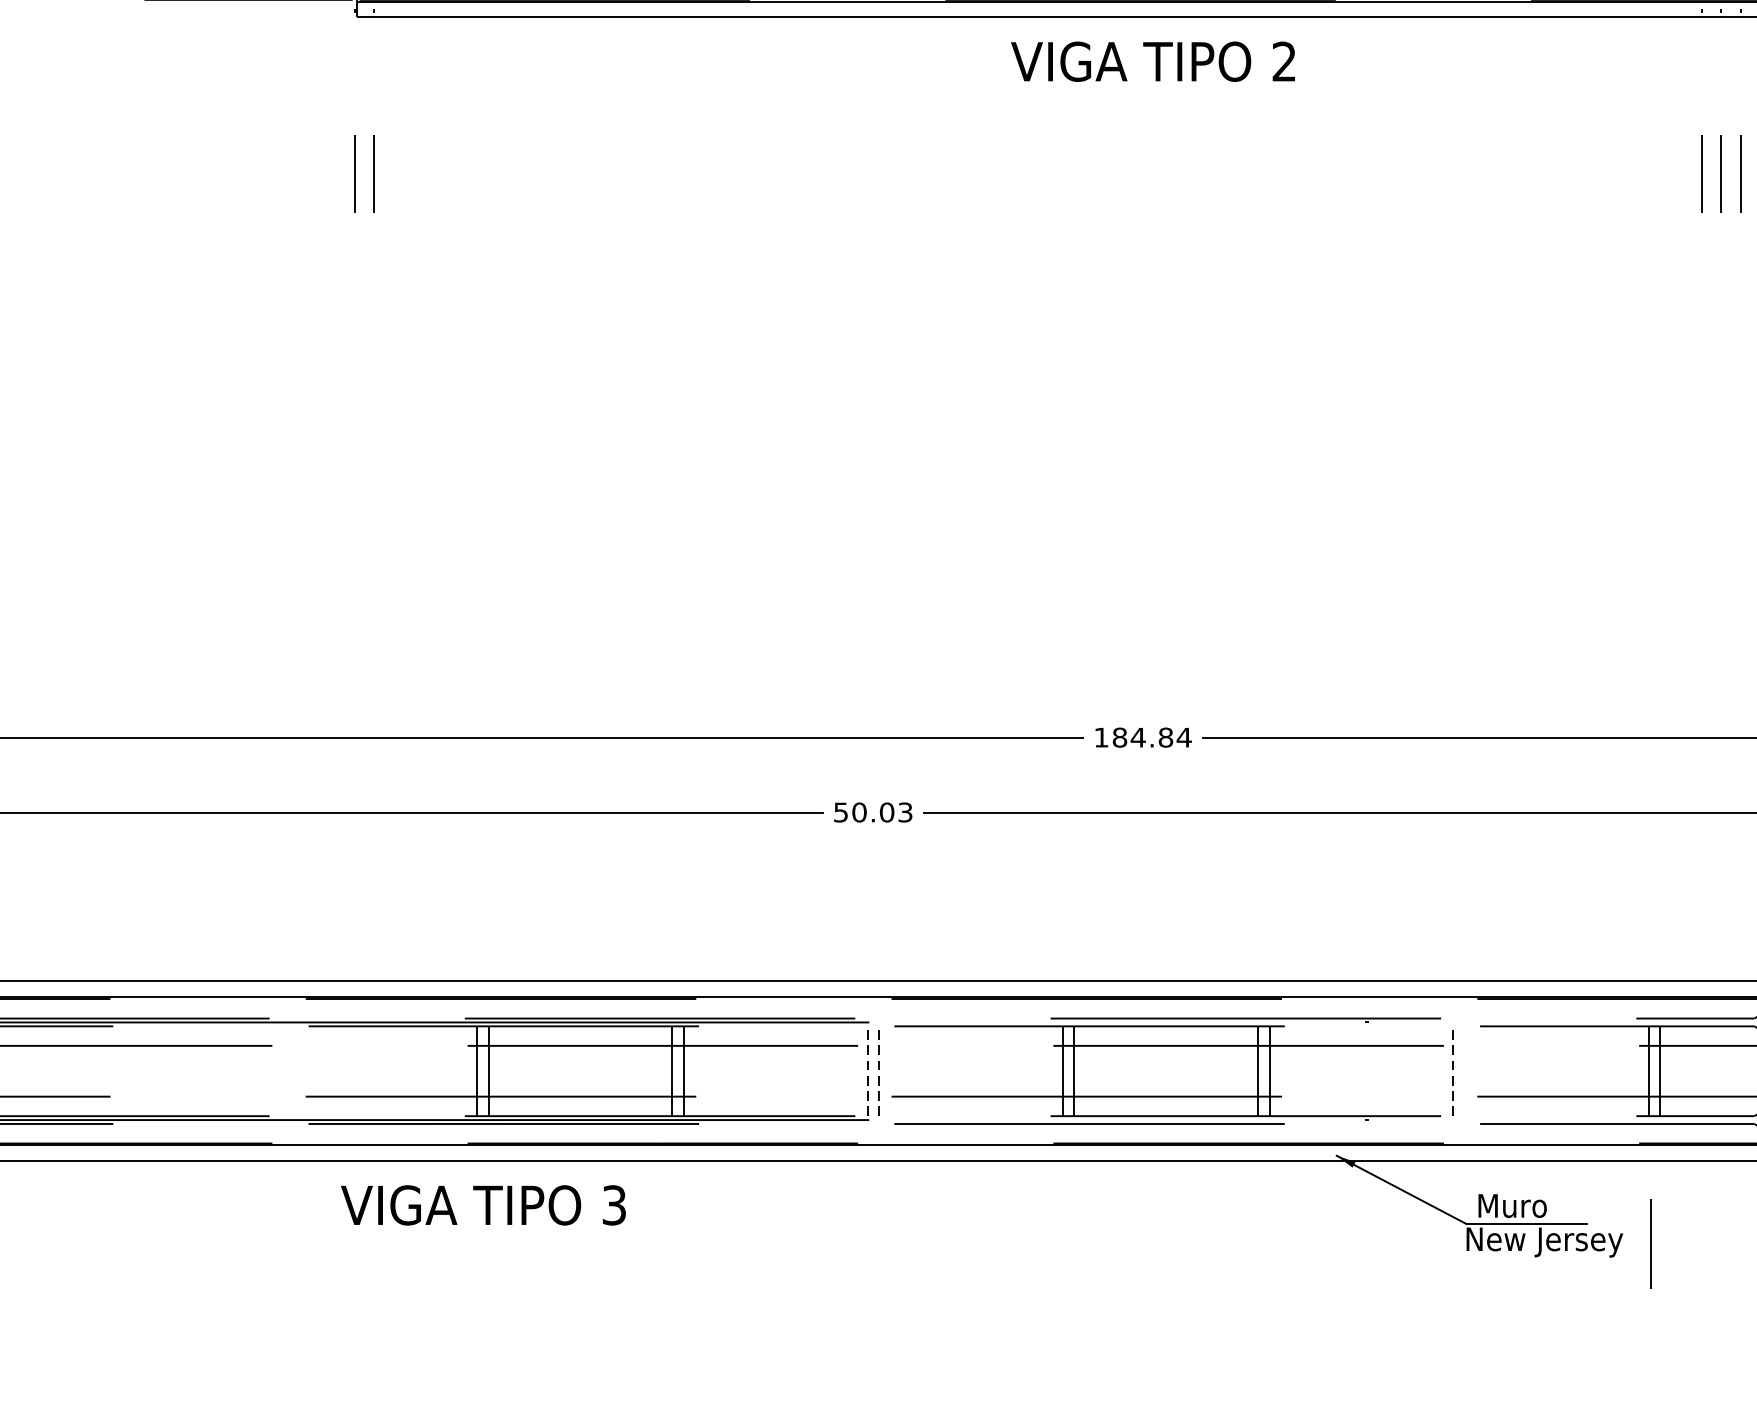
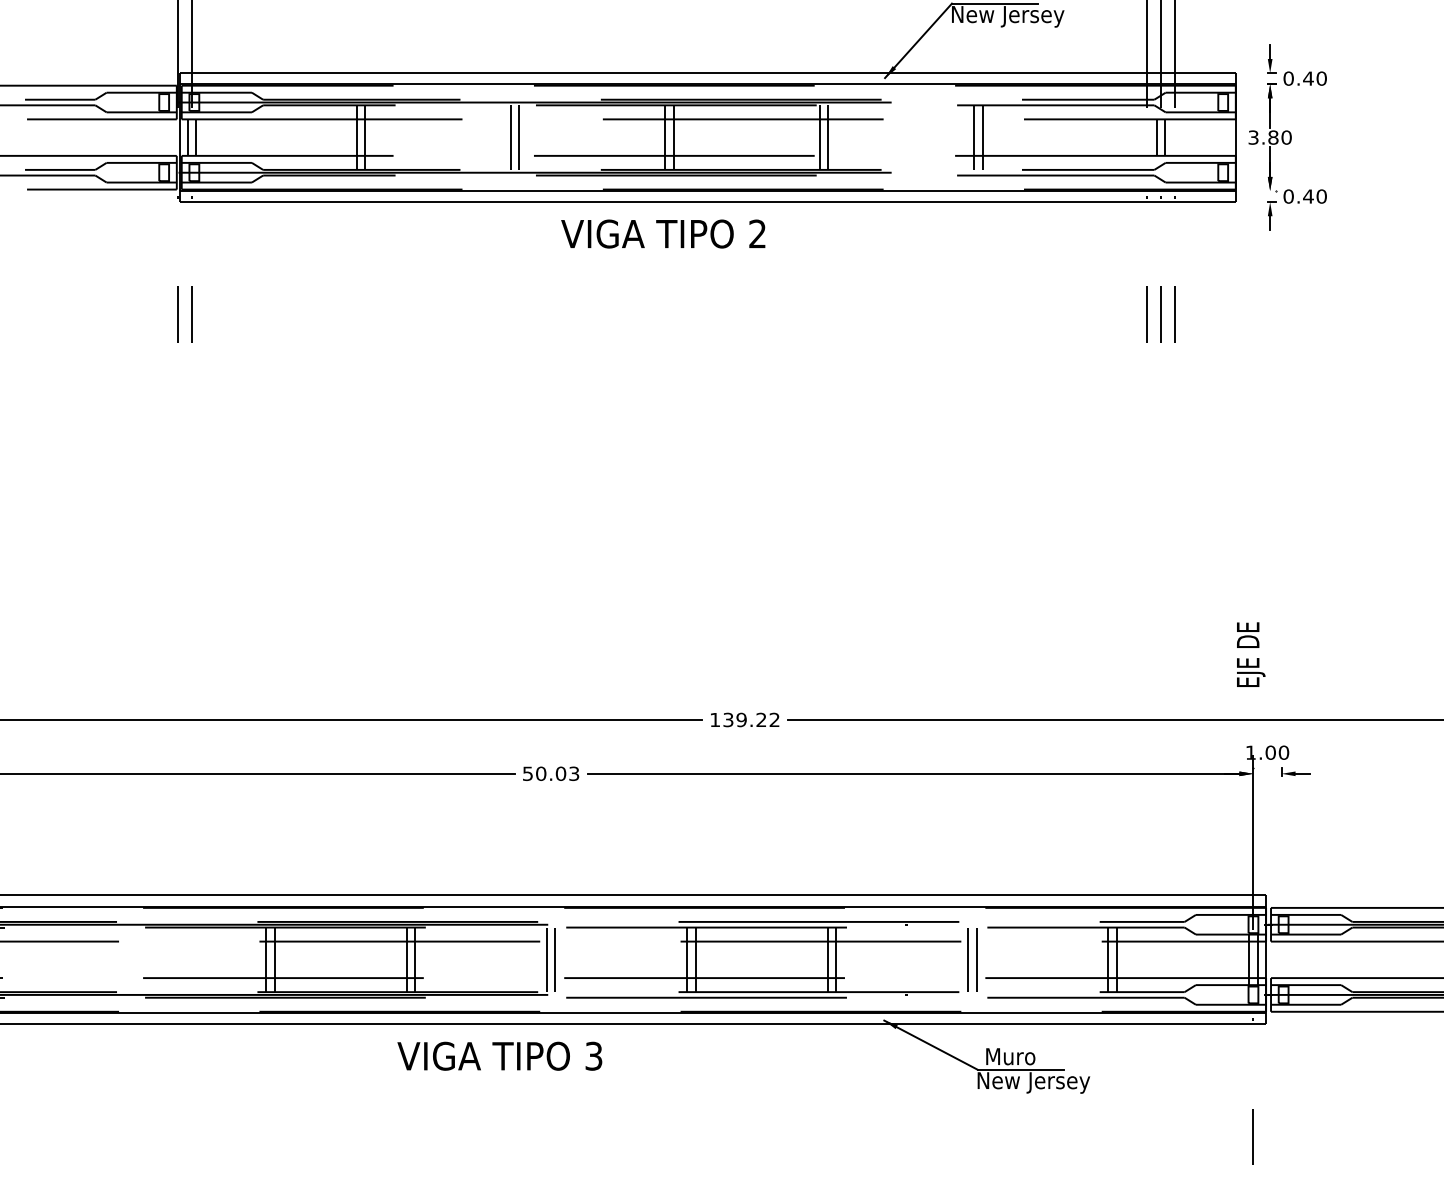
text: (1153, 60) -> (663, 233), moved
text: (1152, 736) -> (751, 719), 184.84 -> 139.22
line: (866, 1070) -> (546, 959), dashed -> solid
line: (879, 1070) -> (555, 959), dashed -> solid
line: (1453, 1070) -> (968, 959), dashed -> solid
text: (483, 1204) -> (499, 1055), moved
line: (1651, 1243) -> (976, 959), moved

